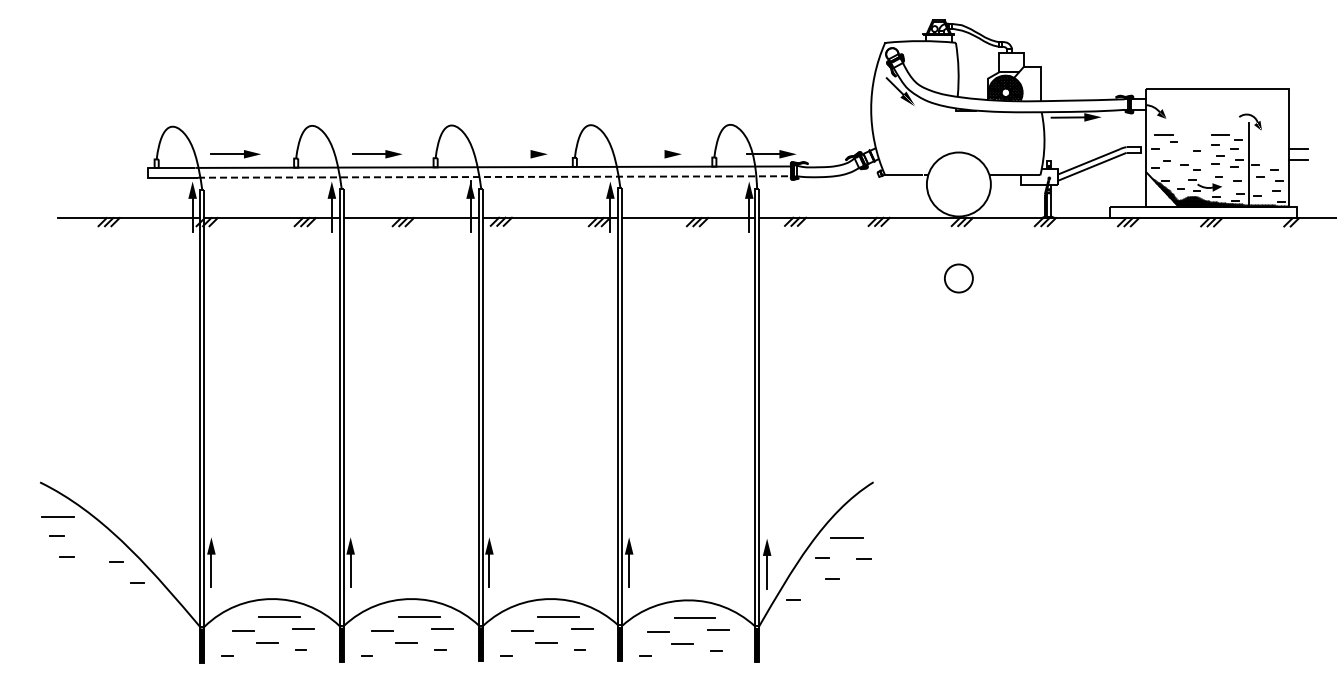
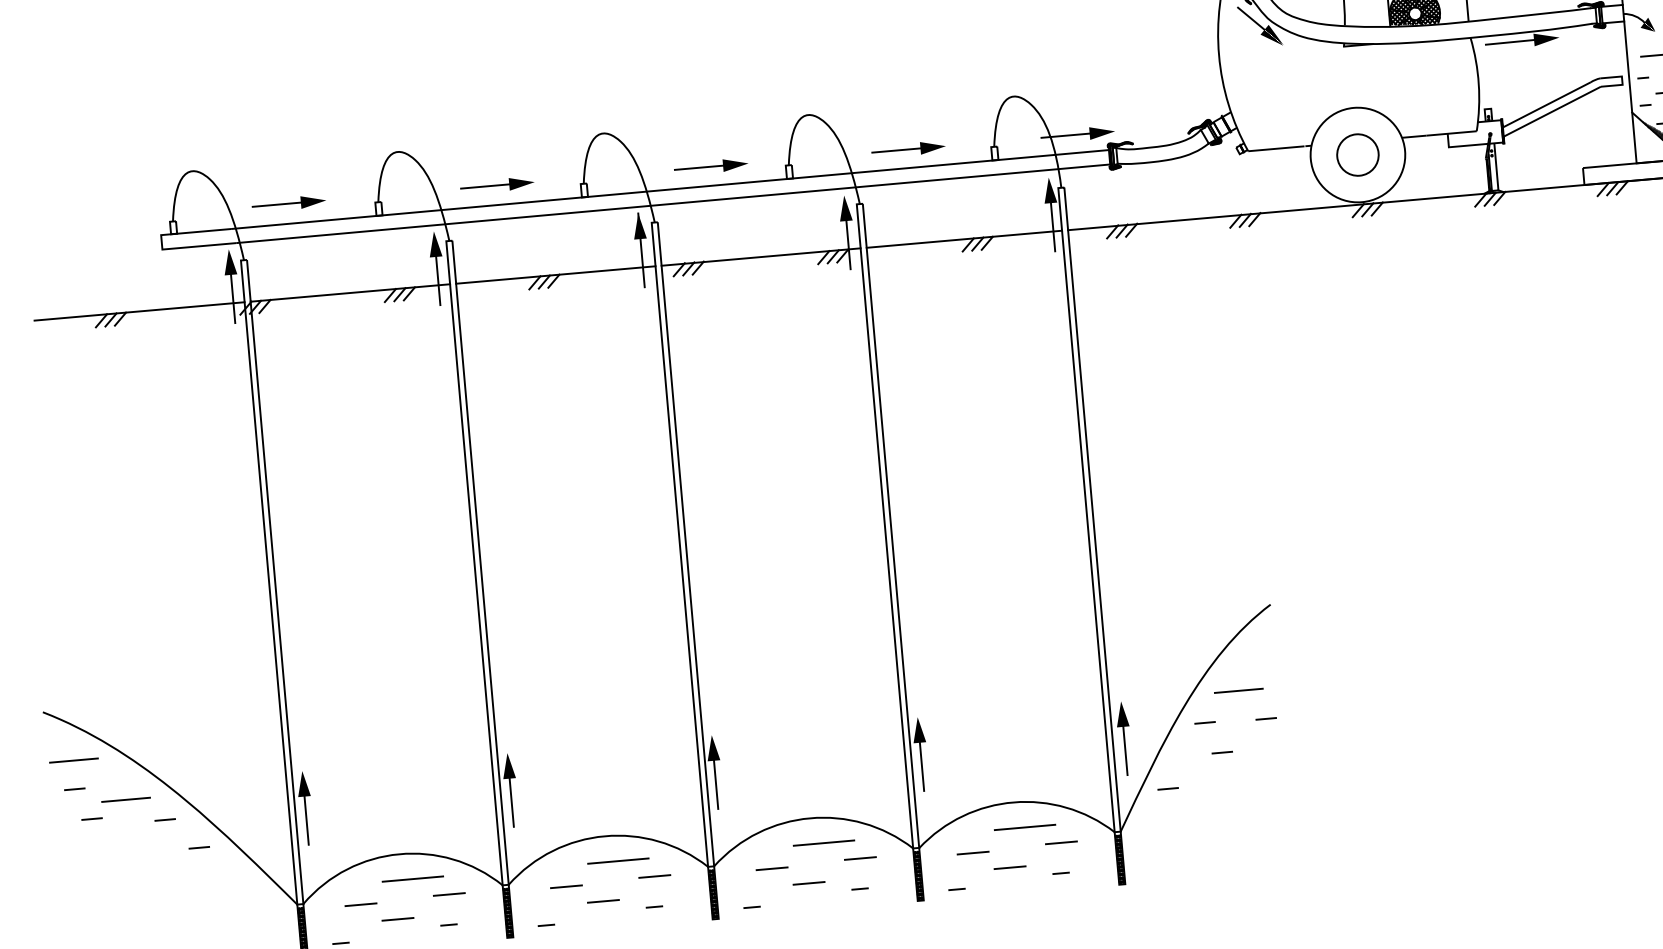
line: (513, 154) -> (697, 168), added
line: (647, 154) -> (895, 150), added
line: (494, 177) -> (672, 204), dashed -> solid
circle: (958, 278) -> (1357, 155), moved
line: (90, 546) -> (125, 800), added

